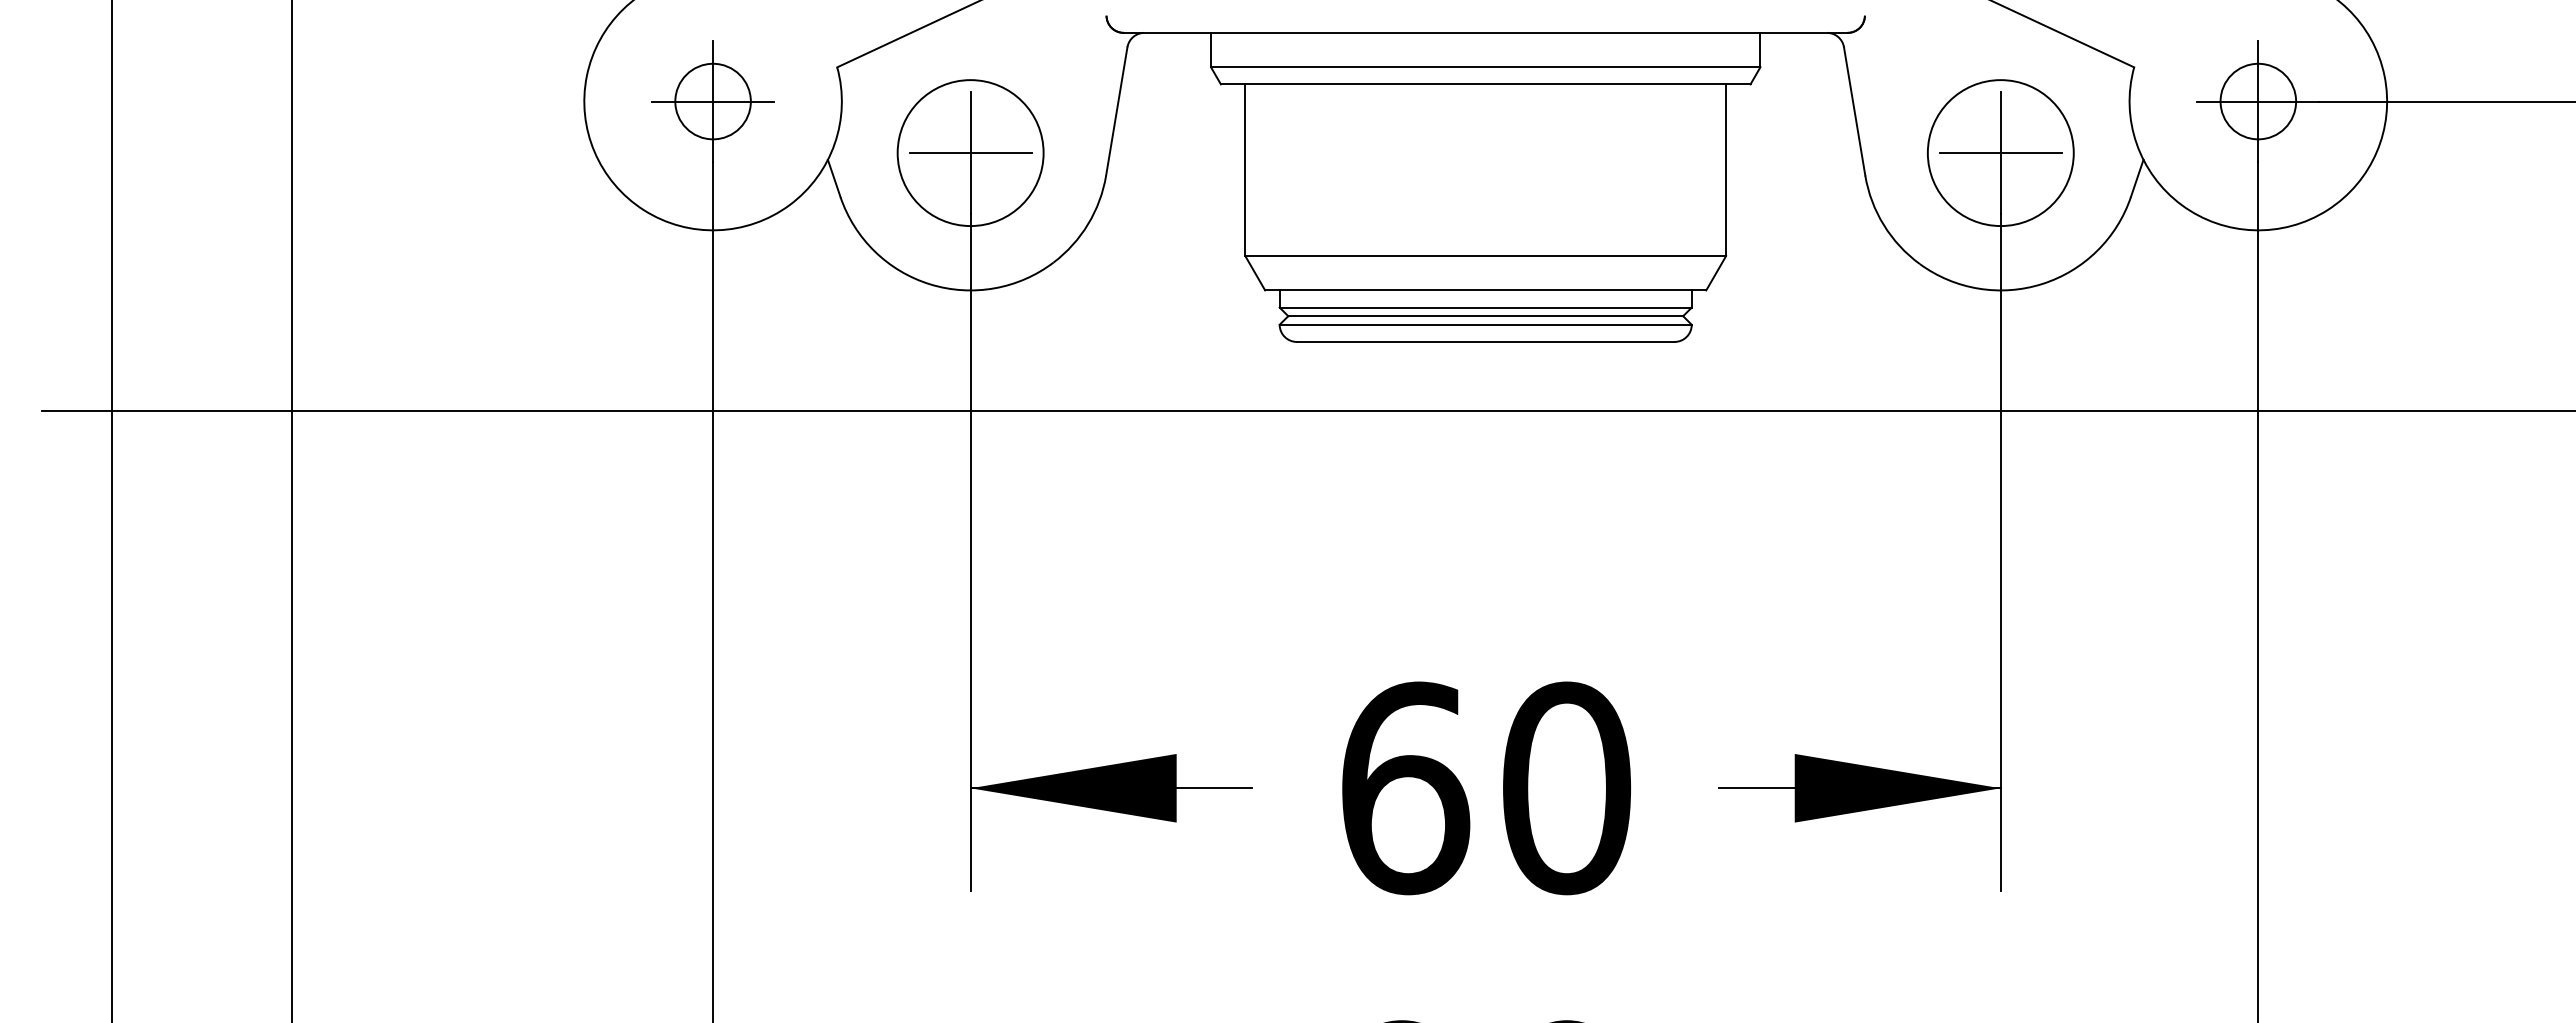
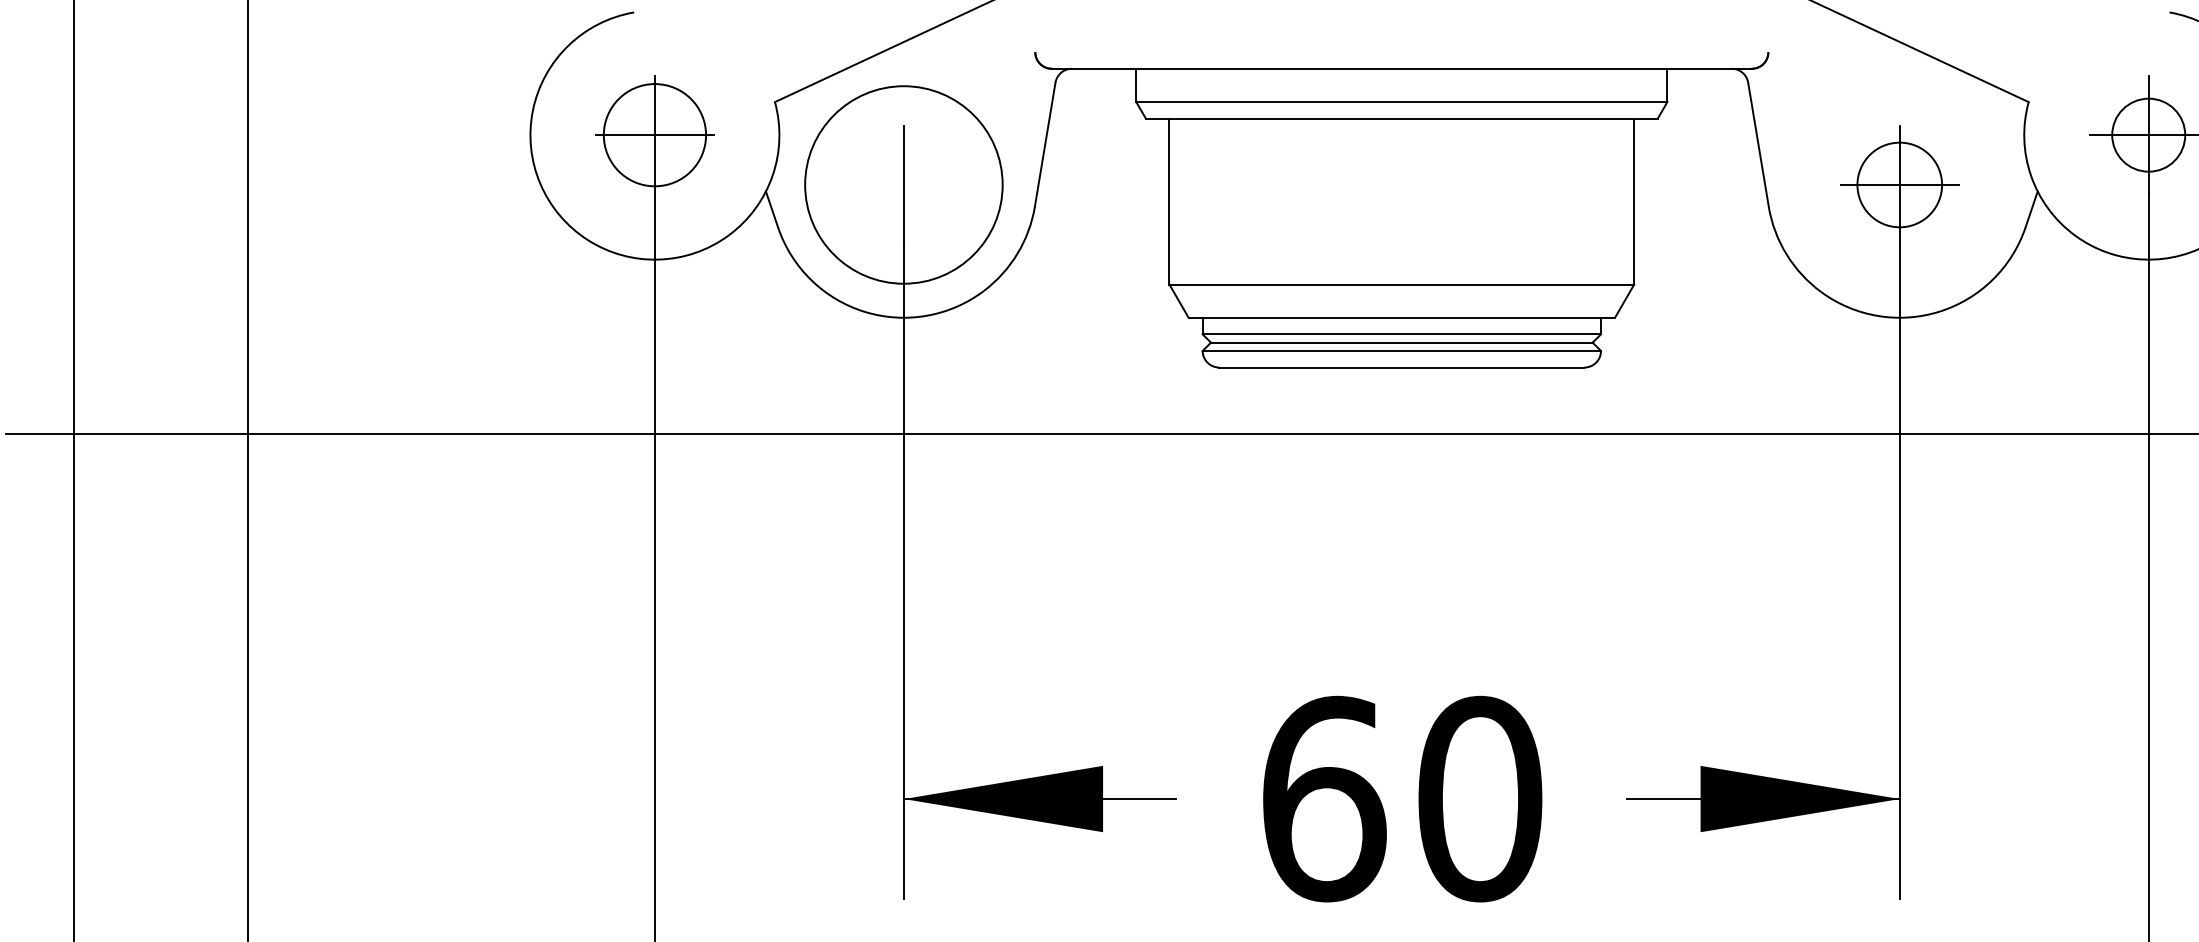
circle: (712, 101) -> (654, 135), size x1.4
circle: (970, 153) -> (903, 185), size x1.4
line: (970, 153) -> (903, 185), removed
circle: (2000, 153) -> (1899, 185), size x0.6

